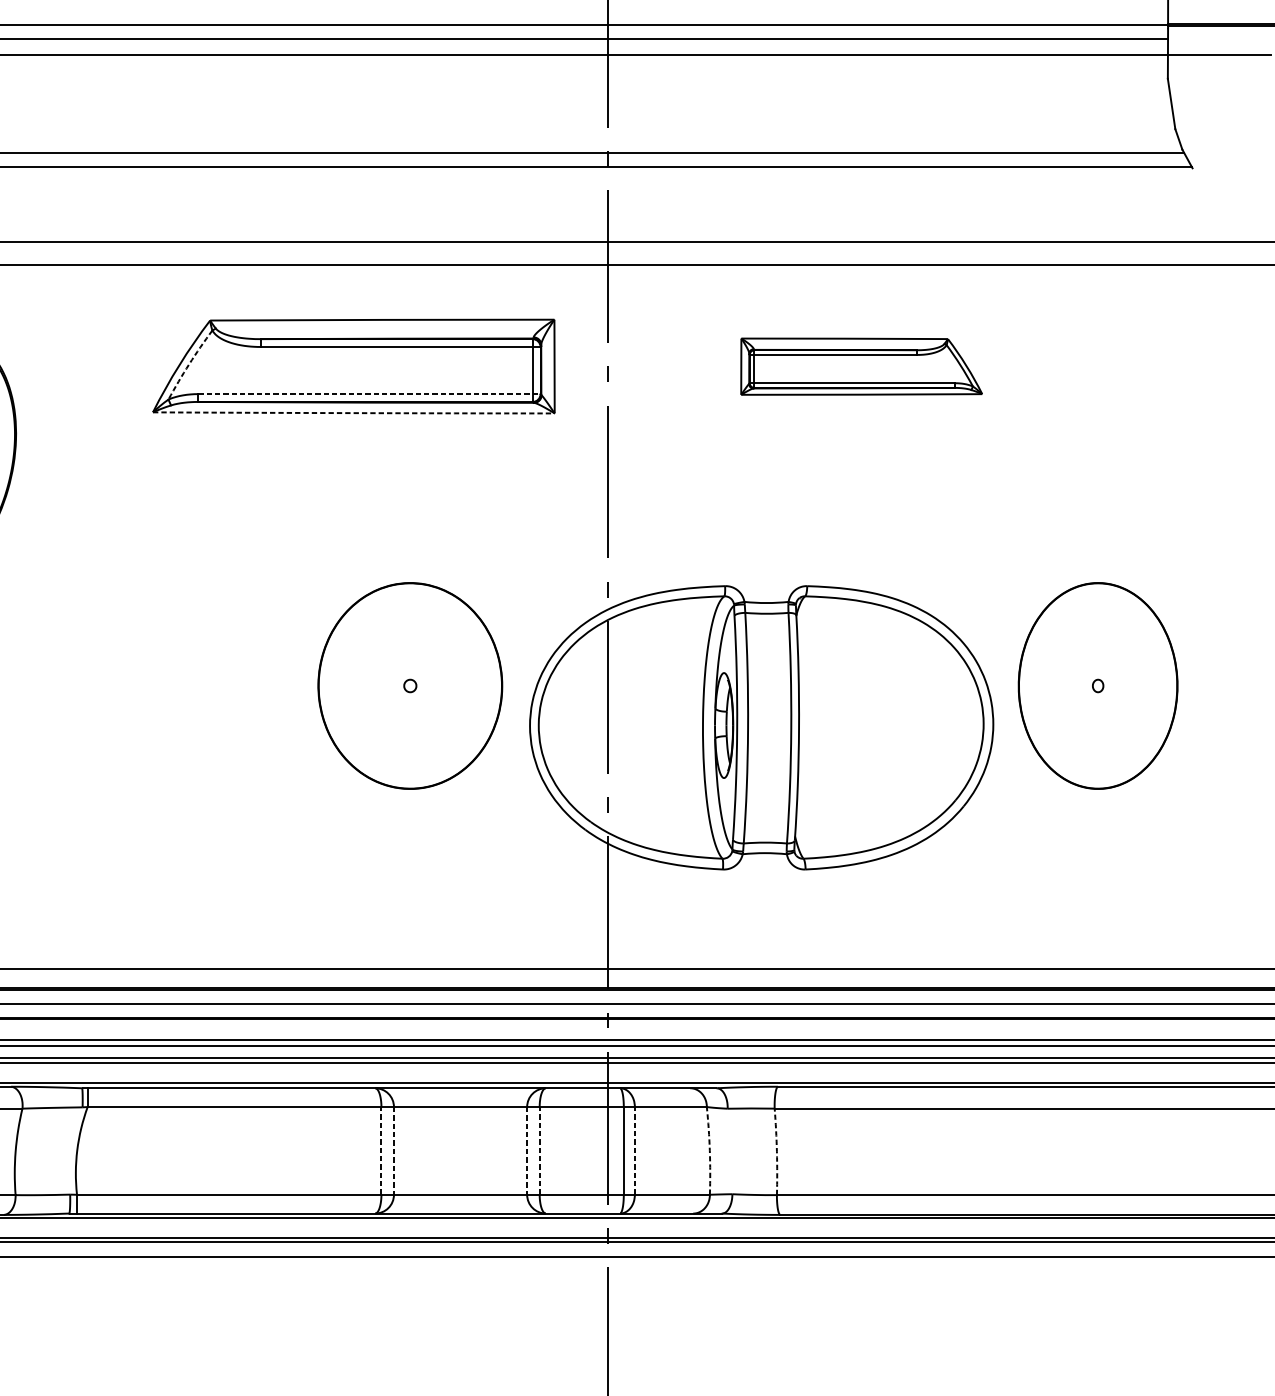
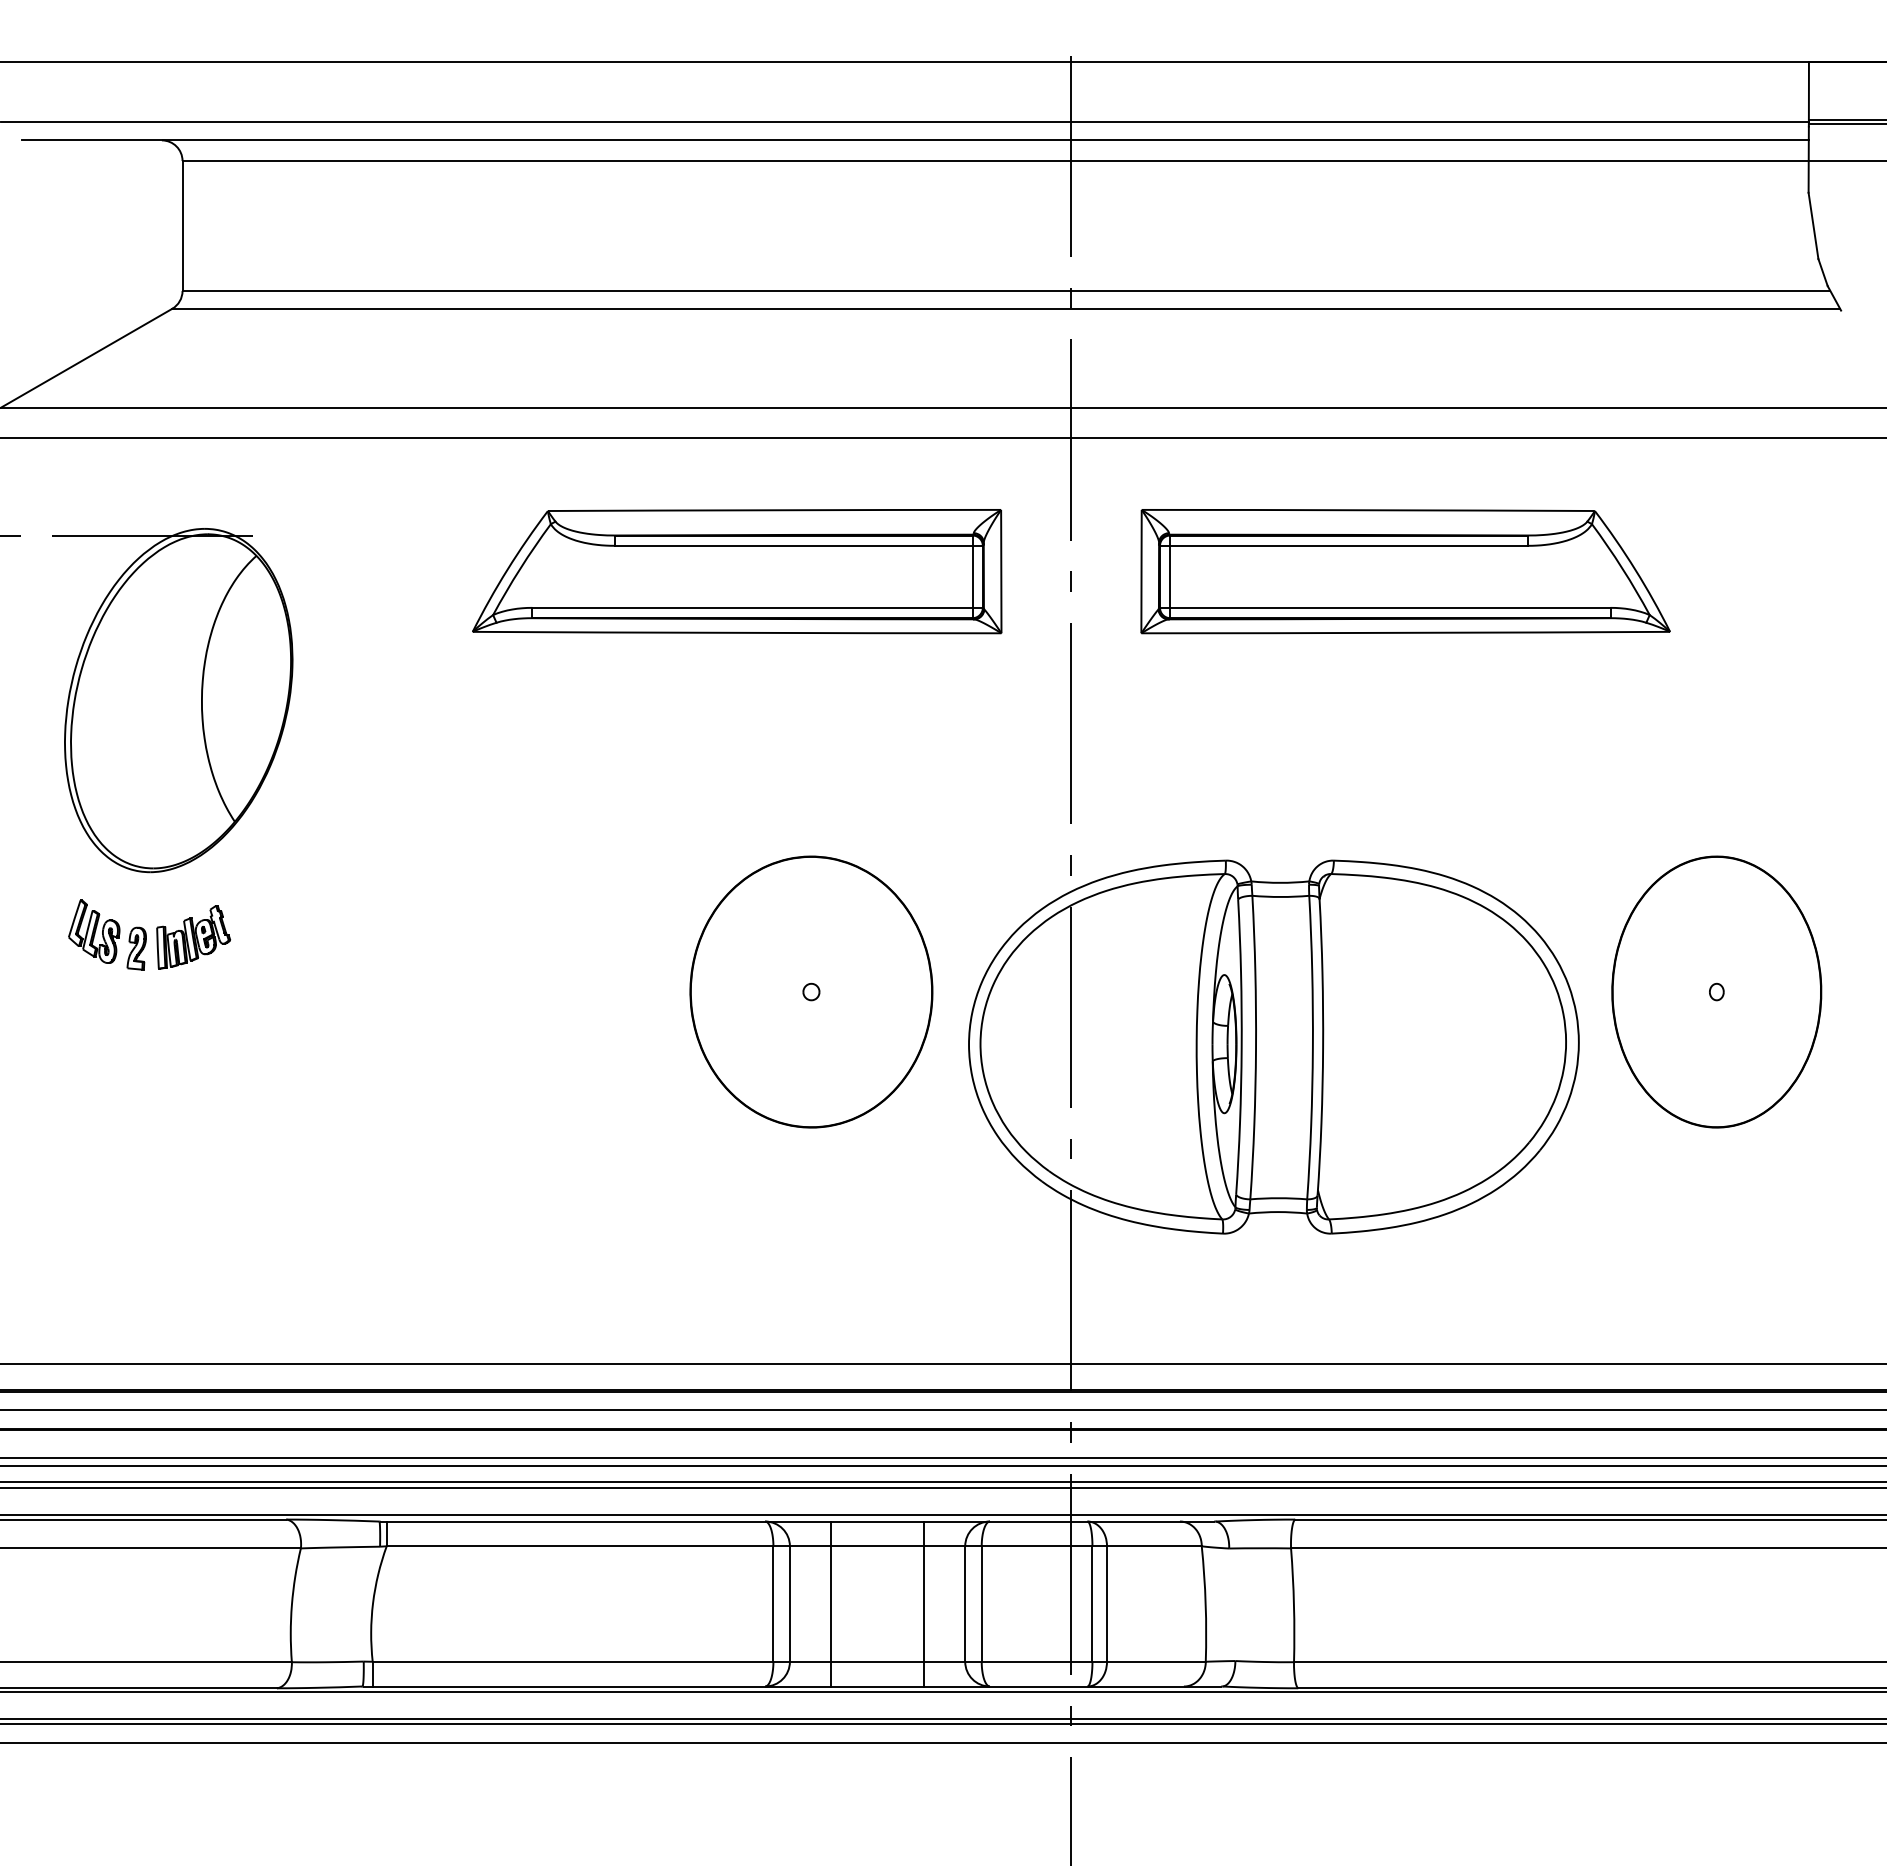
arc: (189, 364) -> (520, 568), dashed -> solid
part: (861, 366) -> (1405, 571), size x1.67
line: (370, 393) -> (758, 607), dashed -> solid
arc: (354, 412) -> (737, 632), dashed -> solid
line: (425, 1150) -> (831, 1603), added
line: (495, 1150) -> (923, 1603), added
arc: (709, 1150) -> (1205, 1603), dashed -> solid
line: (381, 1151) -> (773, 1604), dashed -> solid
line: (393, 1151) -> (789, 1604), dashed -> solid
line: (527, 1151) -> (965, 1604), dashed -> solid
line: (539, 1151) -> (981, 1604), dashed -> solid
line: (635, 1151) -> (1107, 1604), dashed -> solid
arc: (777, 1152) -> (1294, 1605), dashed -> solid

